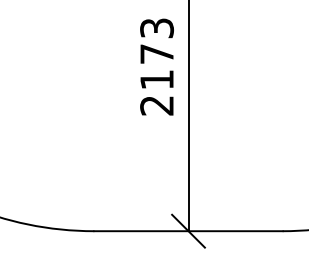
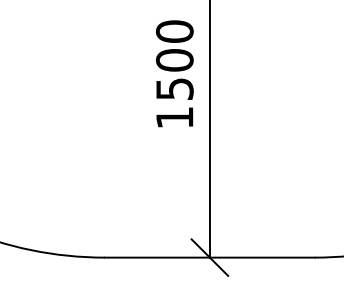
text: (156, 66) -> (174, 74), 2173 -> 1500

